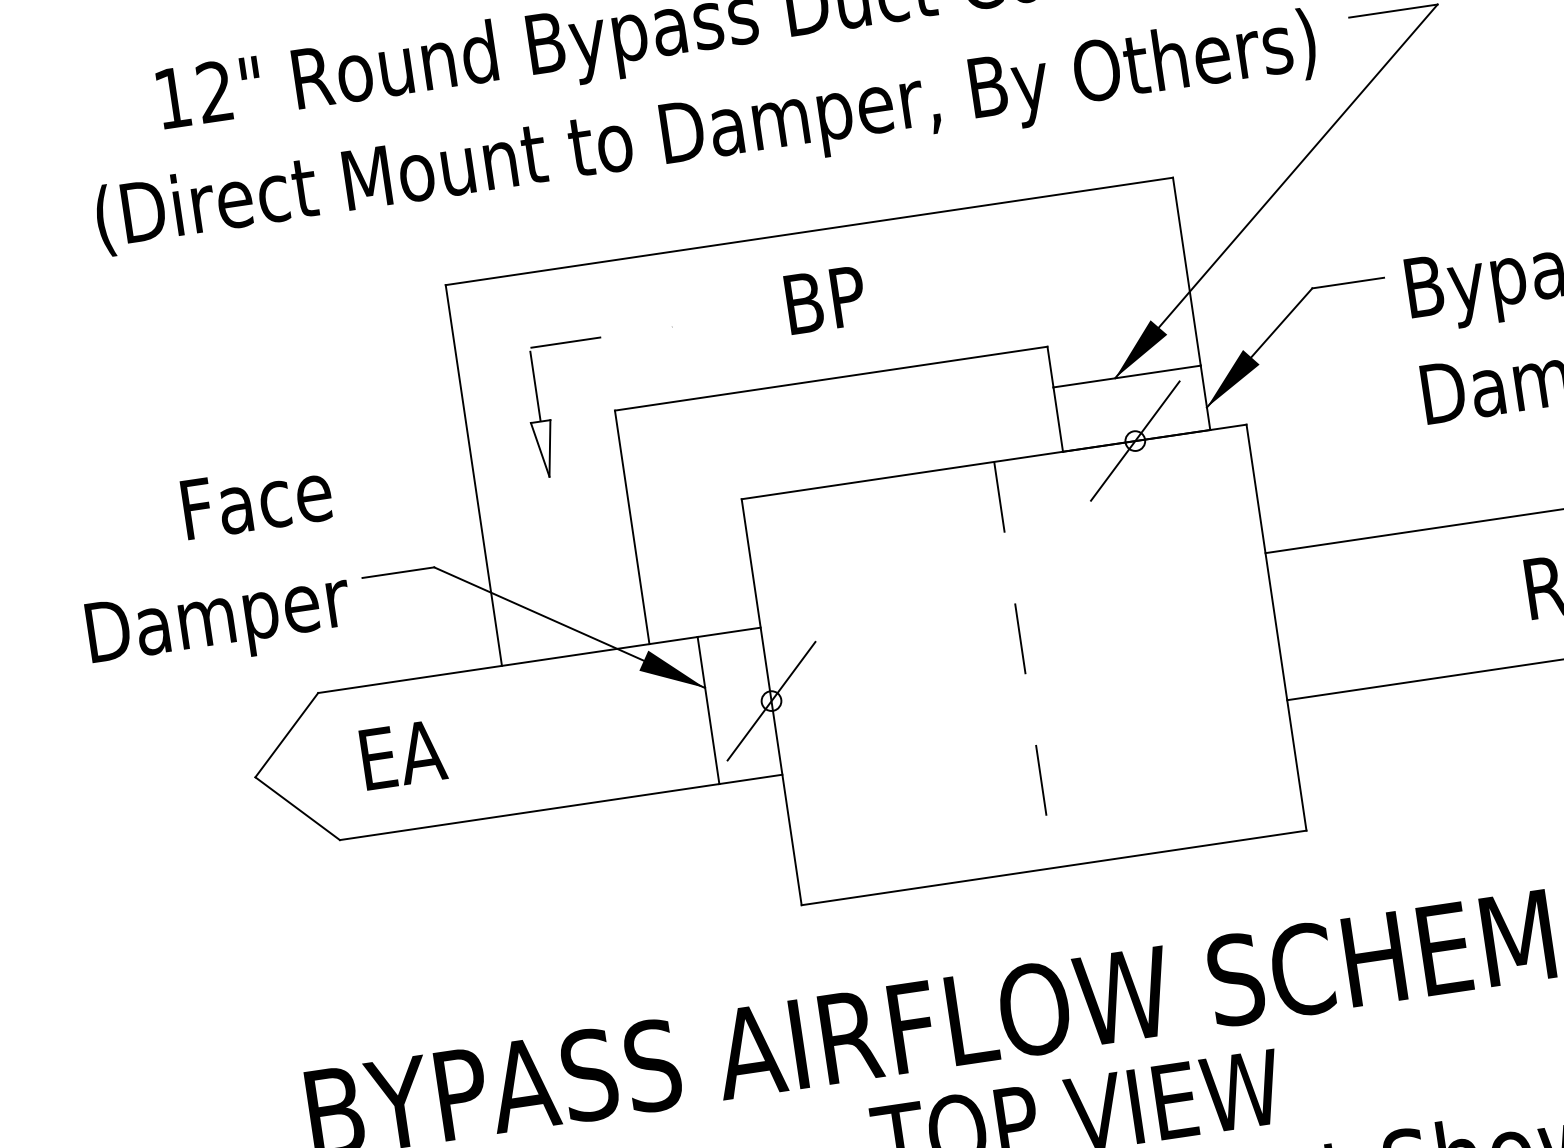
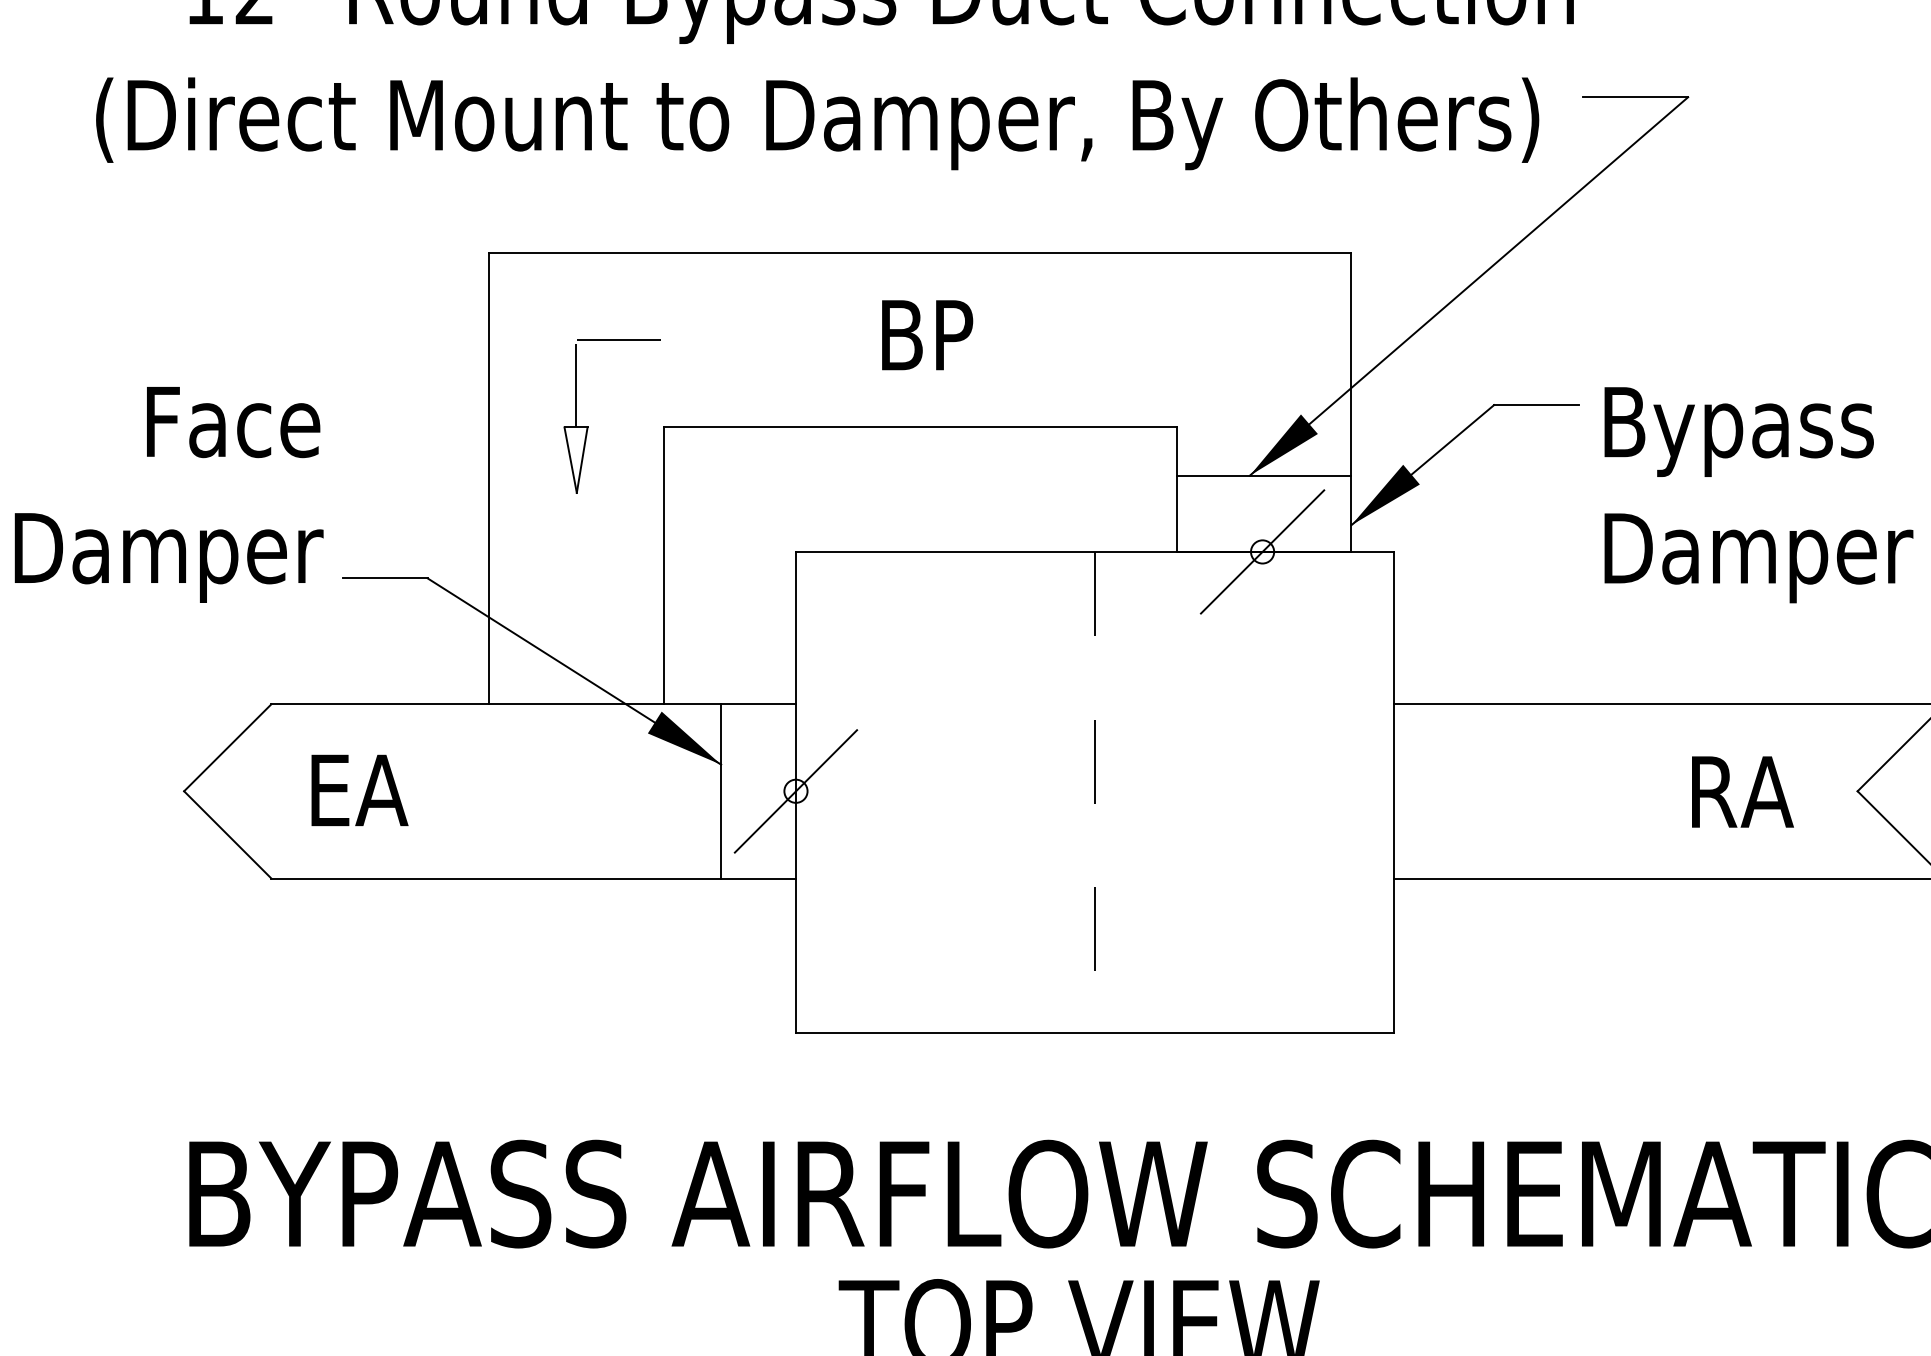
text: (211, 569) -> (168, 494), moved

